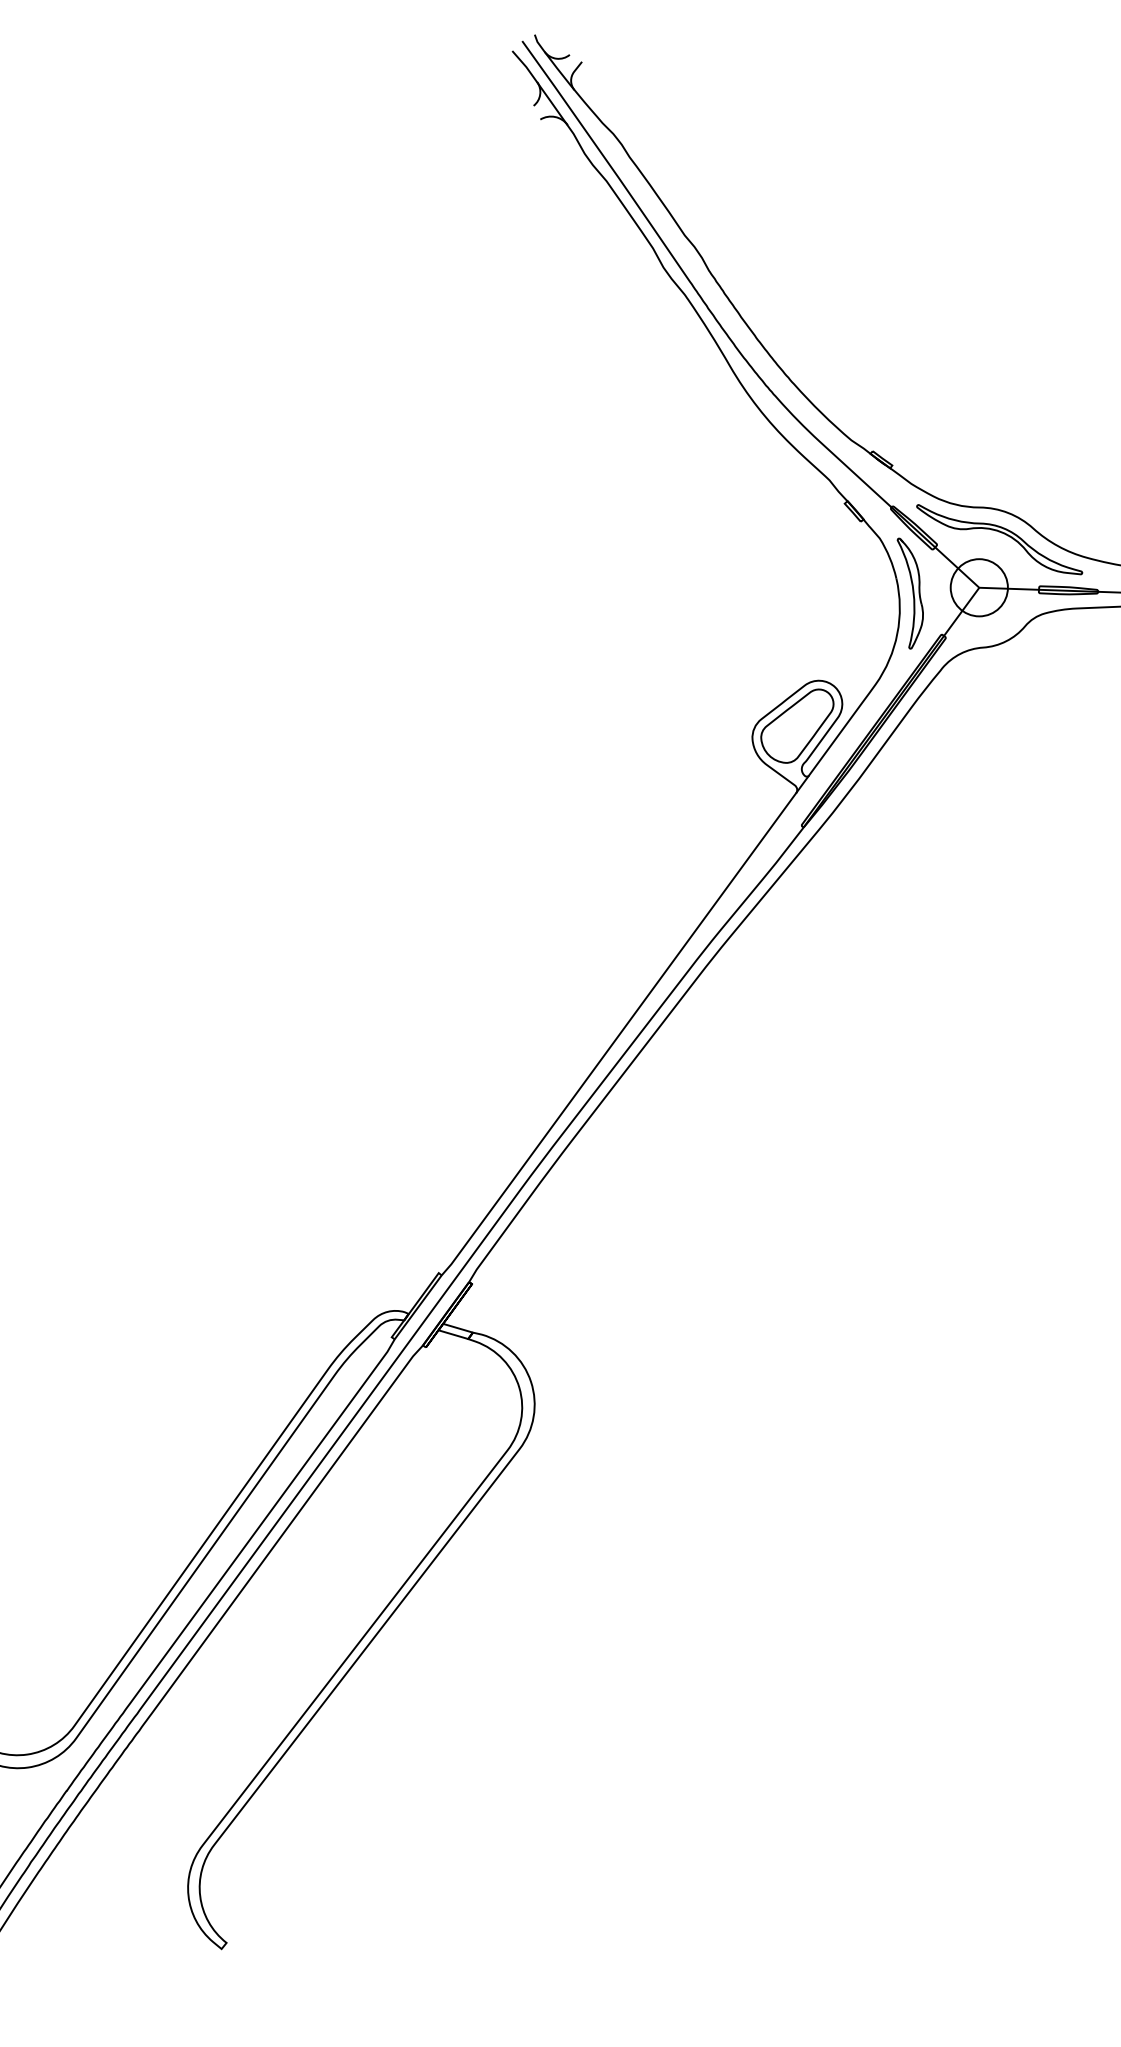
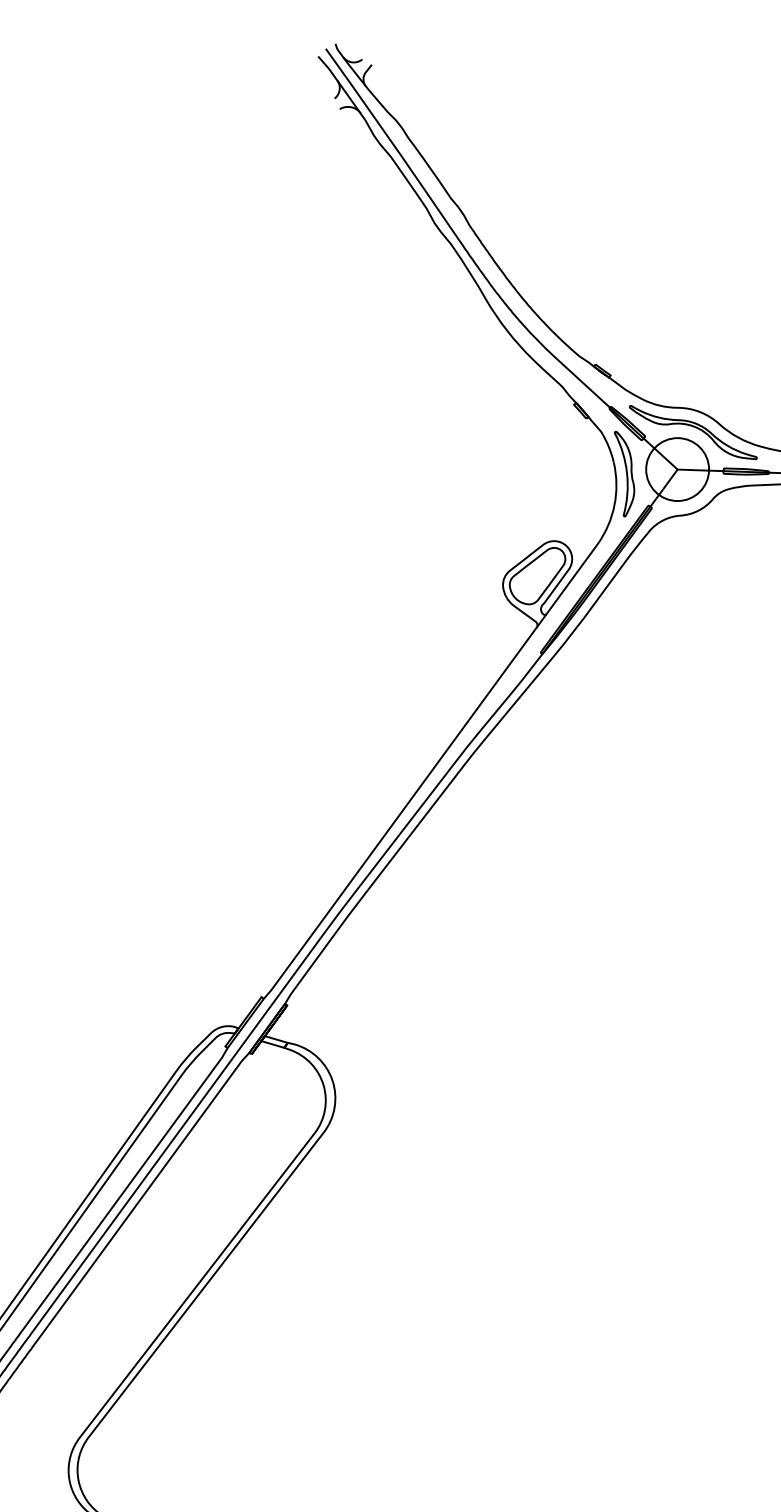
circle: (979, 587) -> (677, 469), size x1.43

